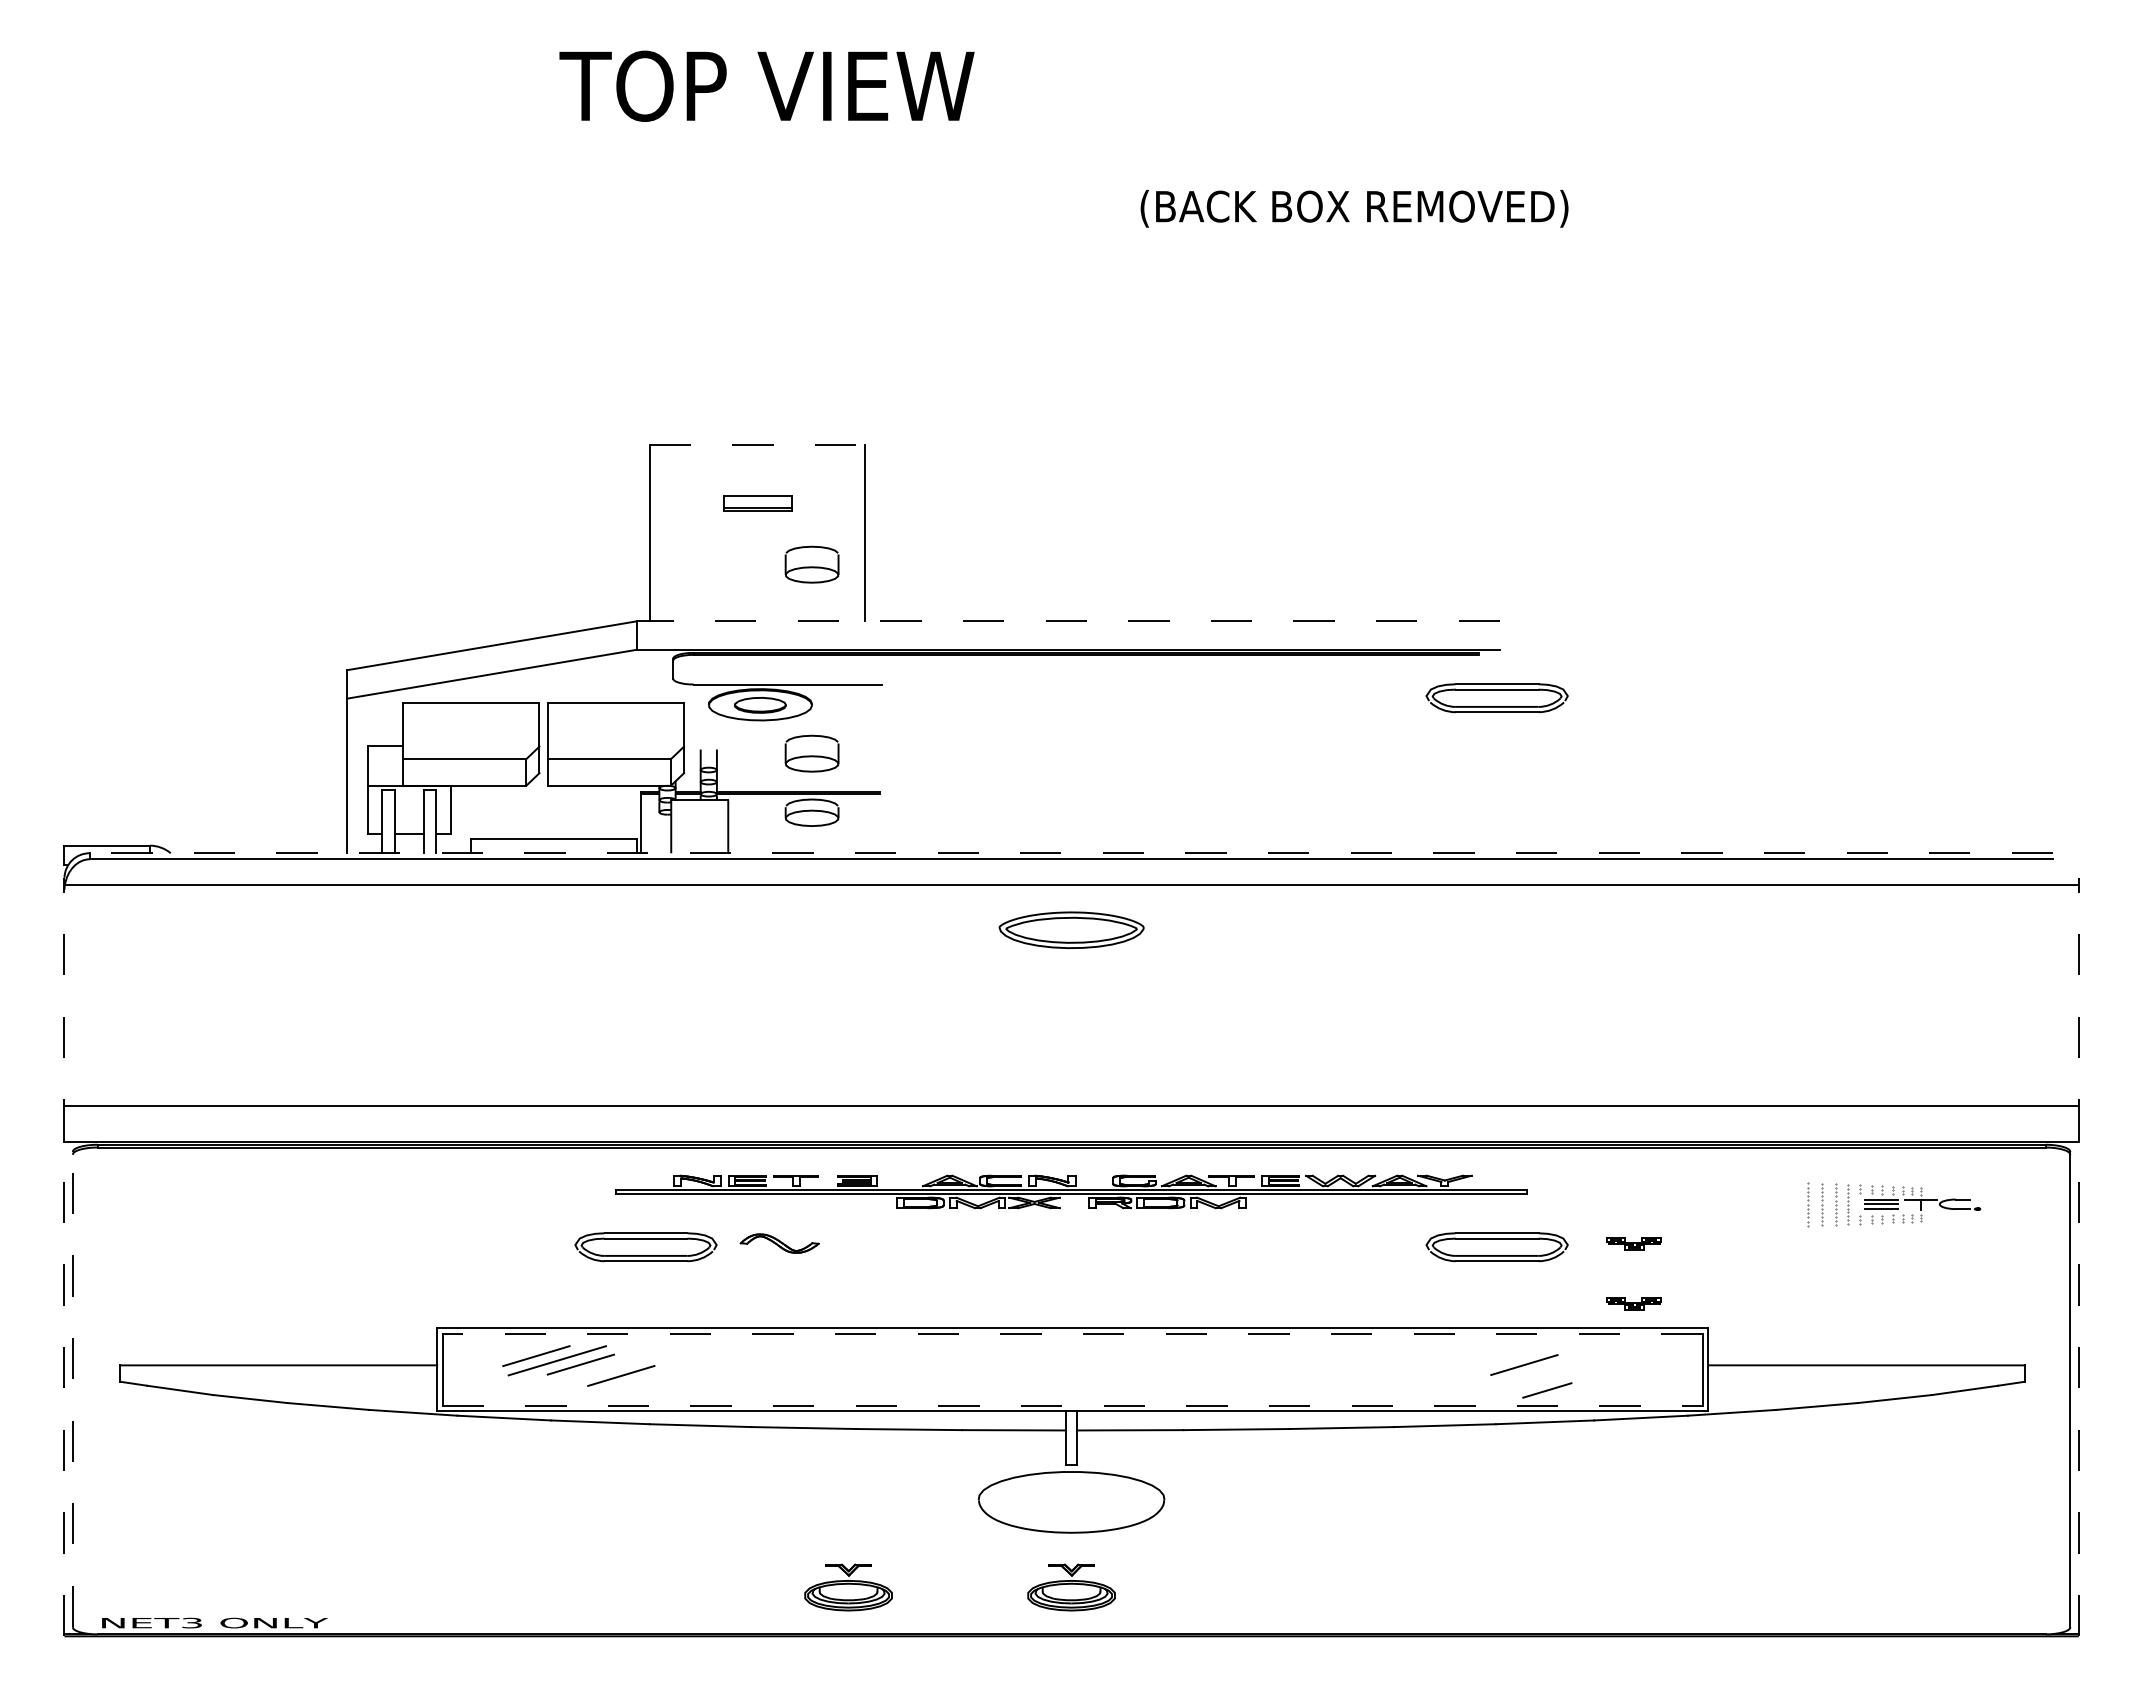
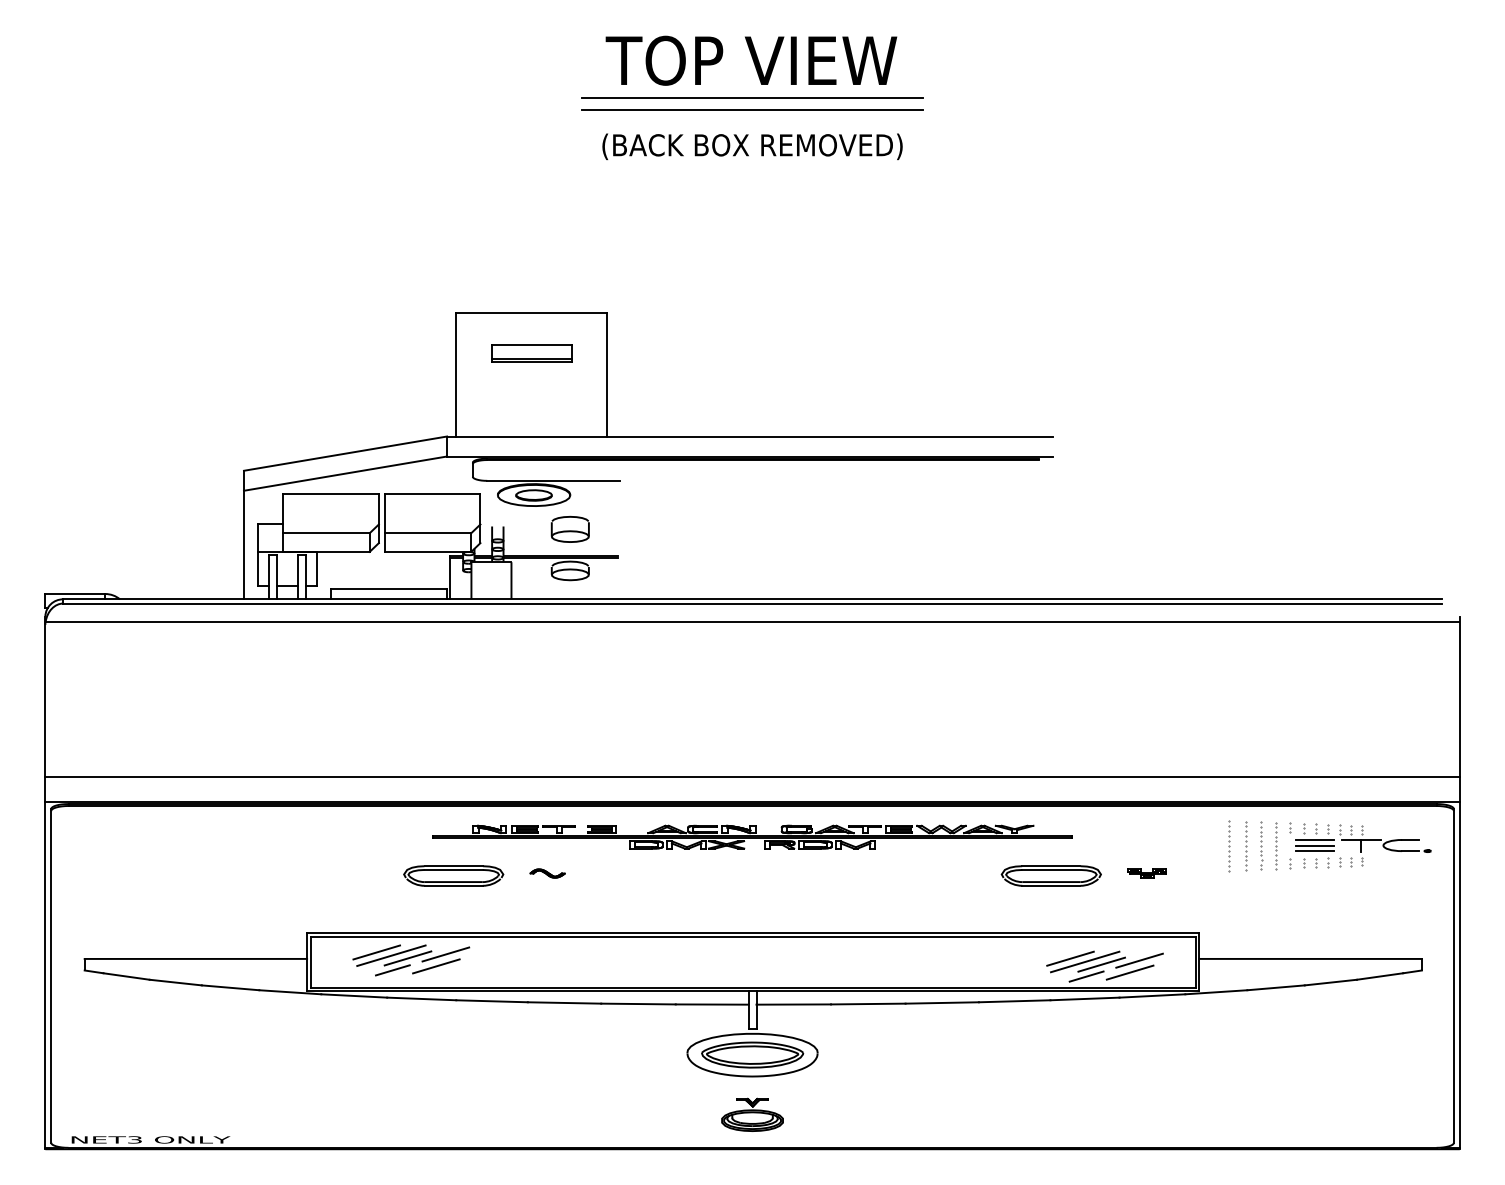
text: (766, 85) -> (751, 60), moved
line: (1071, 139) -> (752, 98), added
line: (1071, 156) -> (752, 110), added
text: (1354, 208) -> (752, 146), moved
line: (757, 445) -> (532, 313), dashed -> solid
part: (757, 503) -> (532, 353), size x1.67
part: (811, 564) -> (569, 396), removed
line: (1068, 621) -> (750, 436), dashed -> solid
part: (1496, 698) -> (1050, 490), removed
line: (1071, 853) -> (752, 599), dashed -> solid
part: (1071, 929) -> (752, 1054), moved
part: (1894, 1204) -> (1330, 845), size x1.67
part: (779, 1243) -> (547, 873), size x0.62
line: (64, 1256) -> (45, 882), dashed -> solid
line: (2078, 1256) -> (1459, 882), dashed -> solid
part: (1633, 1303) -> (1147, 915), removed
line: (1072, 1333) -> (753, 936), dashed -> solid
line: (634, 1358) -> (445, 954), added
line: (1622, 1367) -> (1139, 960), added
line: (1544, 1369) -> (1084, 961), added
line: (1568, 1373) -> (1101, 964), added
line: (559, 1381) -> (392, 970), added
line: (1609, 1384) -> (1130, 972), added
line: (72, 1389) -> (51, 975), dashed -> solid
line: (1073, 1406) -> (753, 987), dashed -> solid
part: (848, 1587) -> (595, 1114), removed

